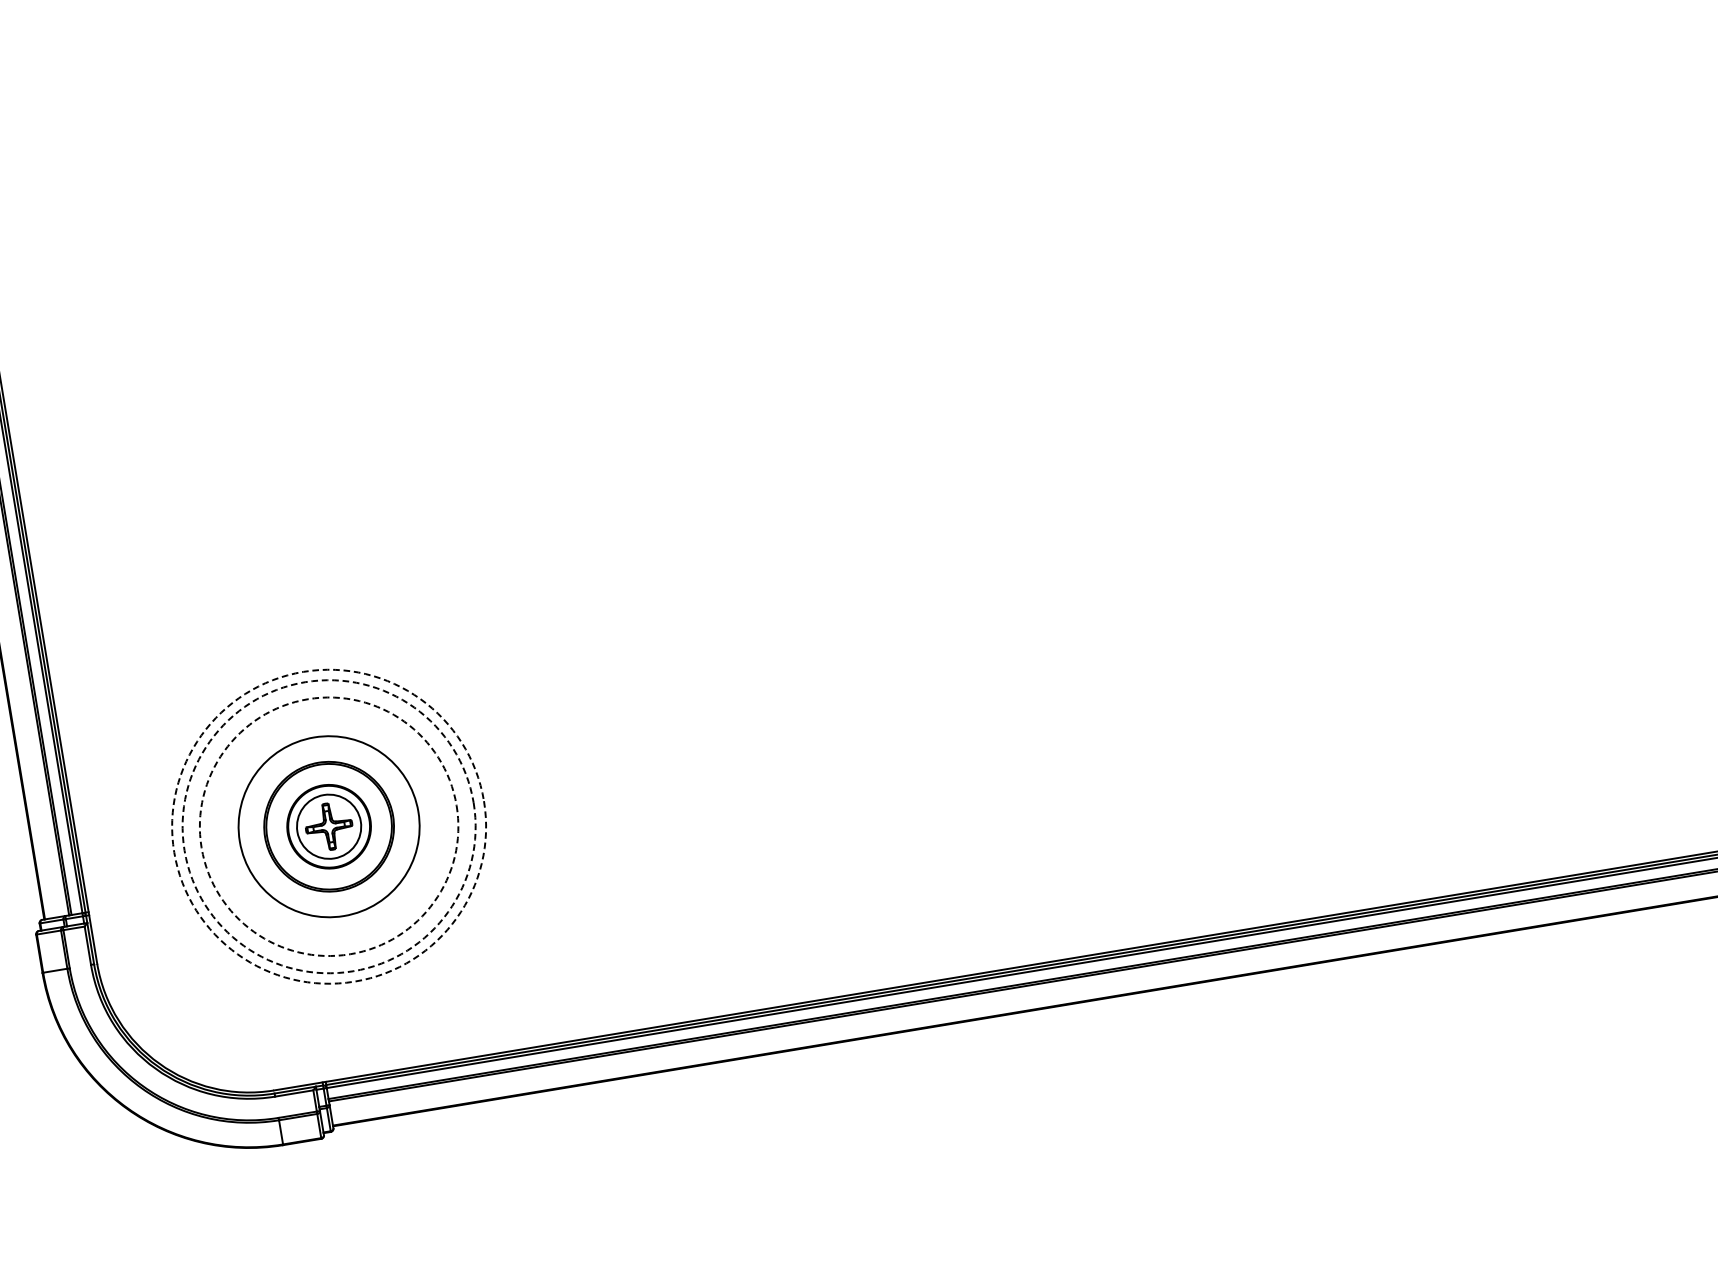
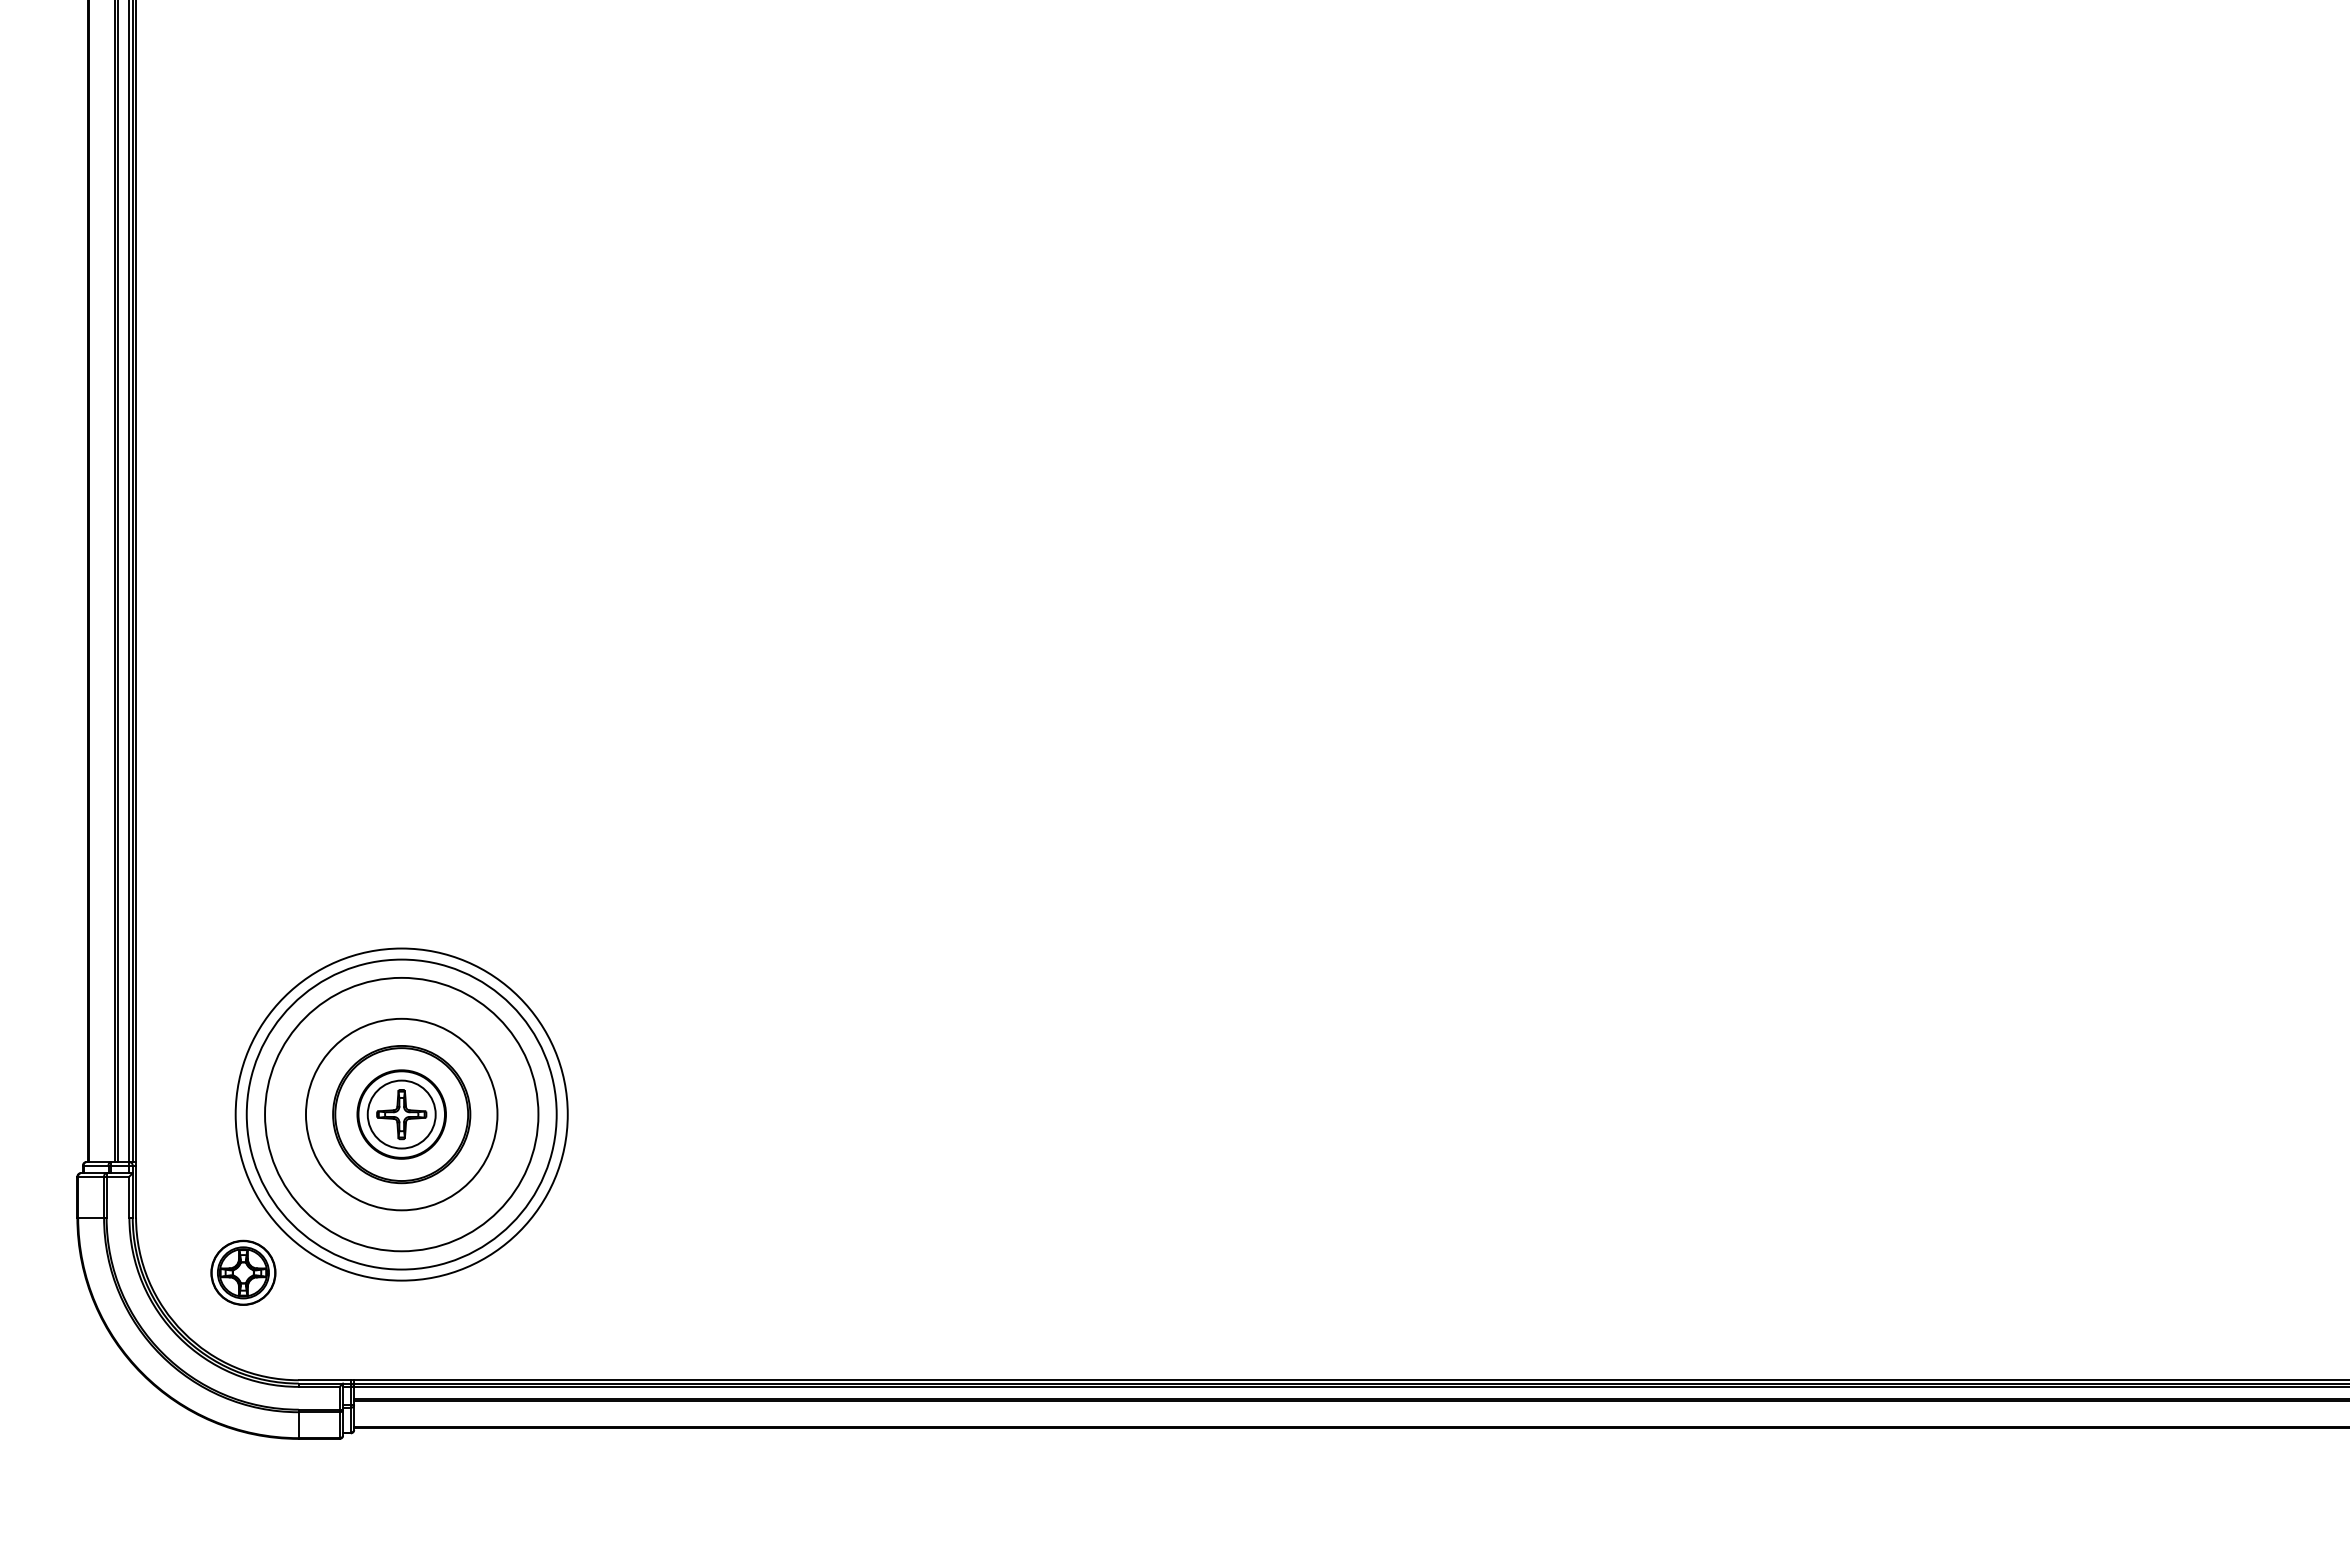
circle: (328, 826) -> (401, 1114), dashed -> solid
circle: (328, 826) -> (401, 1114), dashed -> solid
circle: (328, 826) -> (401, 1114), dashed -> solid
part: (205, 998) -> (243, 1272), added

